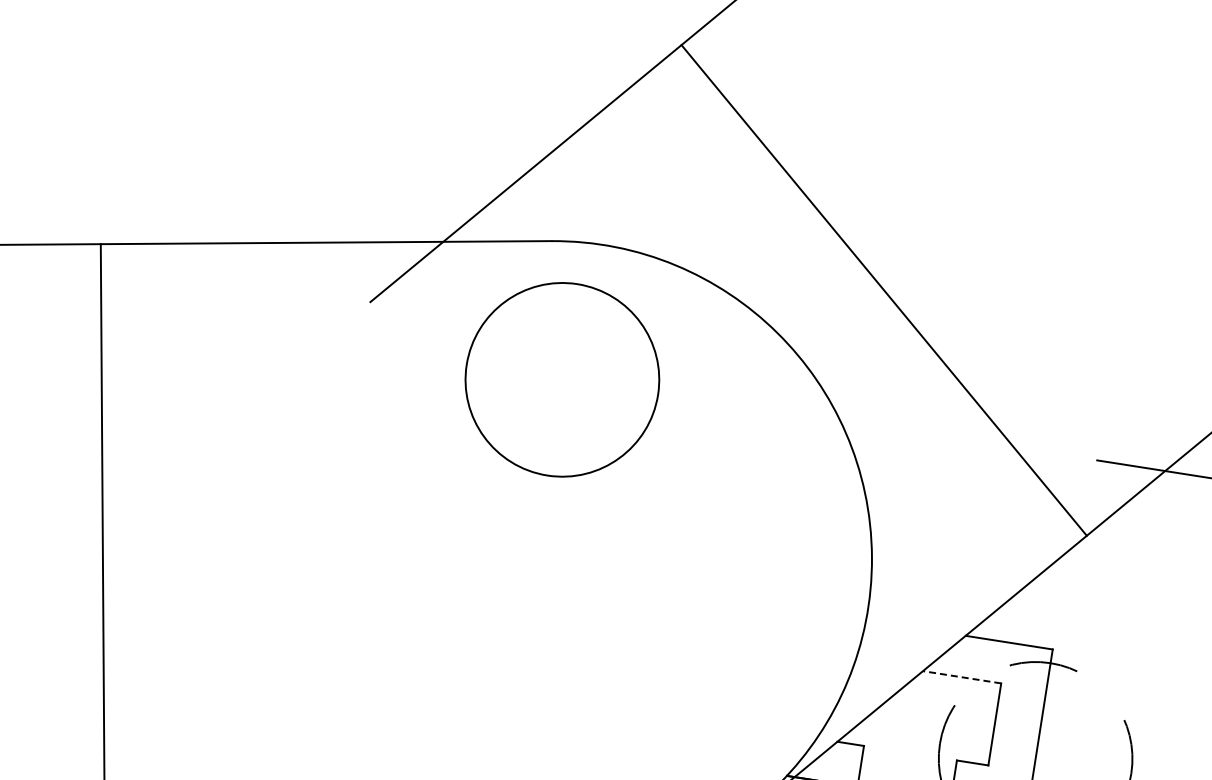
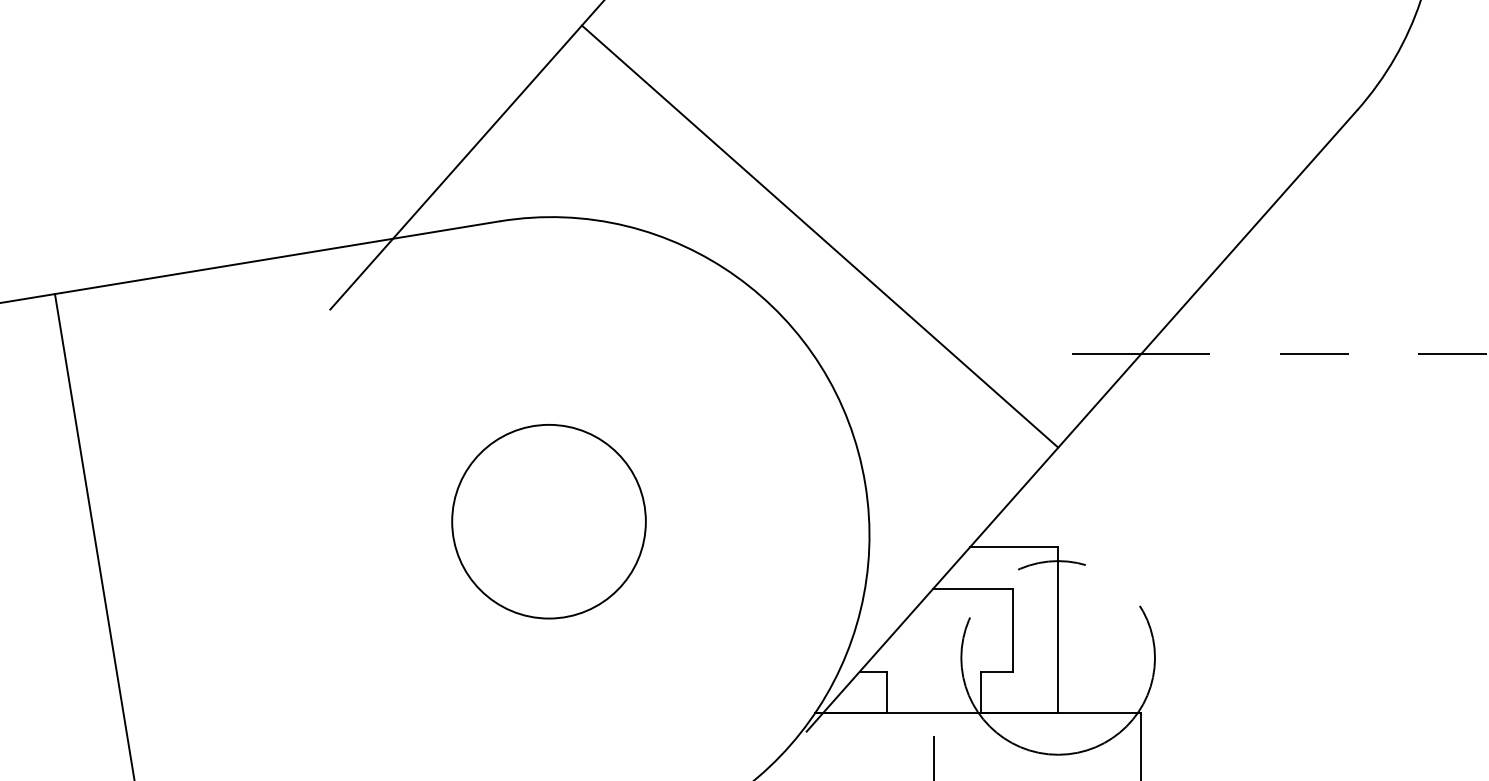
line: (883, 290) -> (819, 236), moved
circle: (561, 379) -> (548, 521), moved
line: (961, 676) -> (972, 588), dashed -> solid

